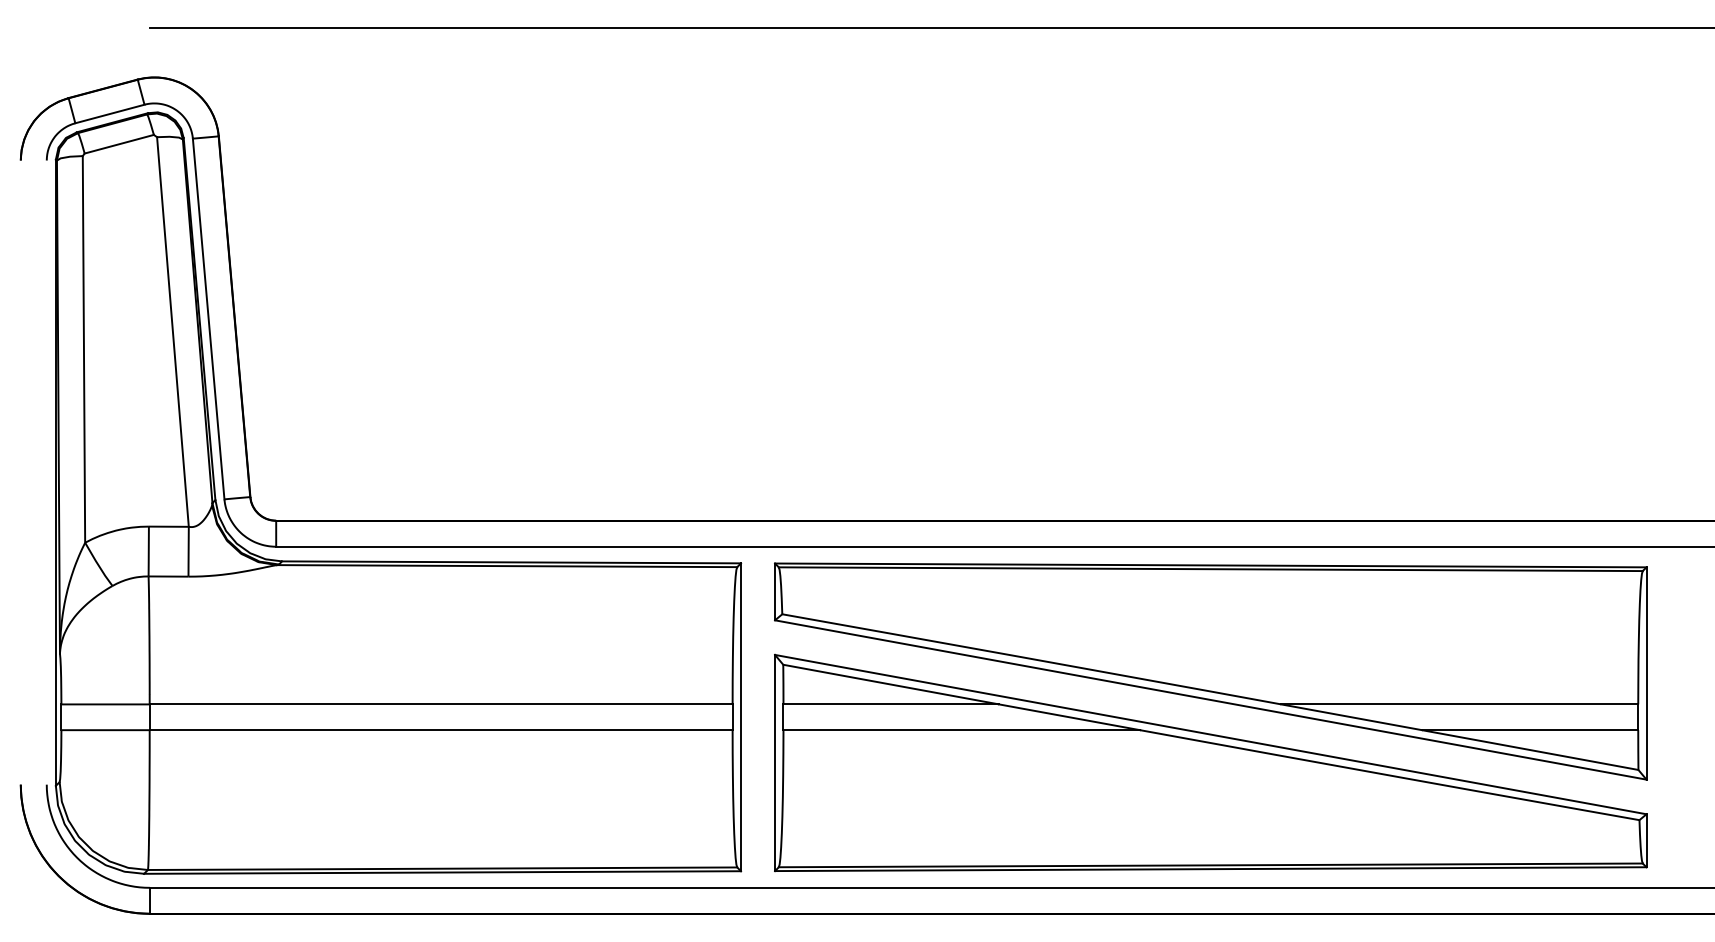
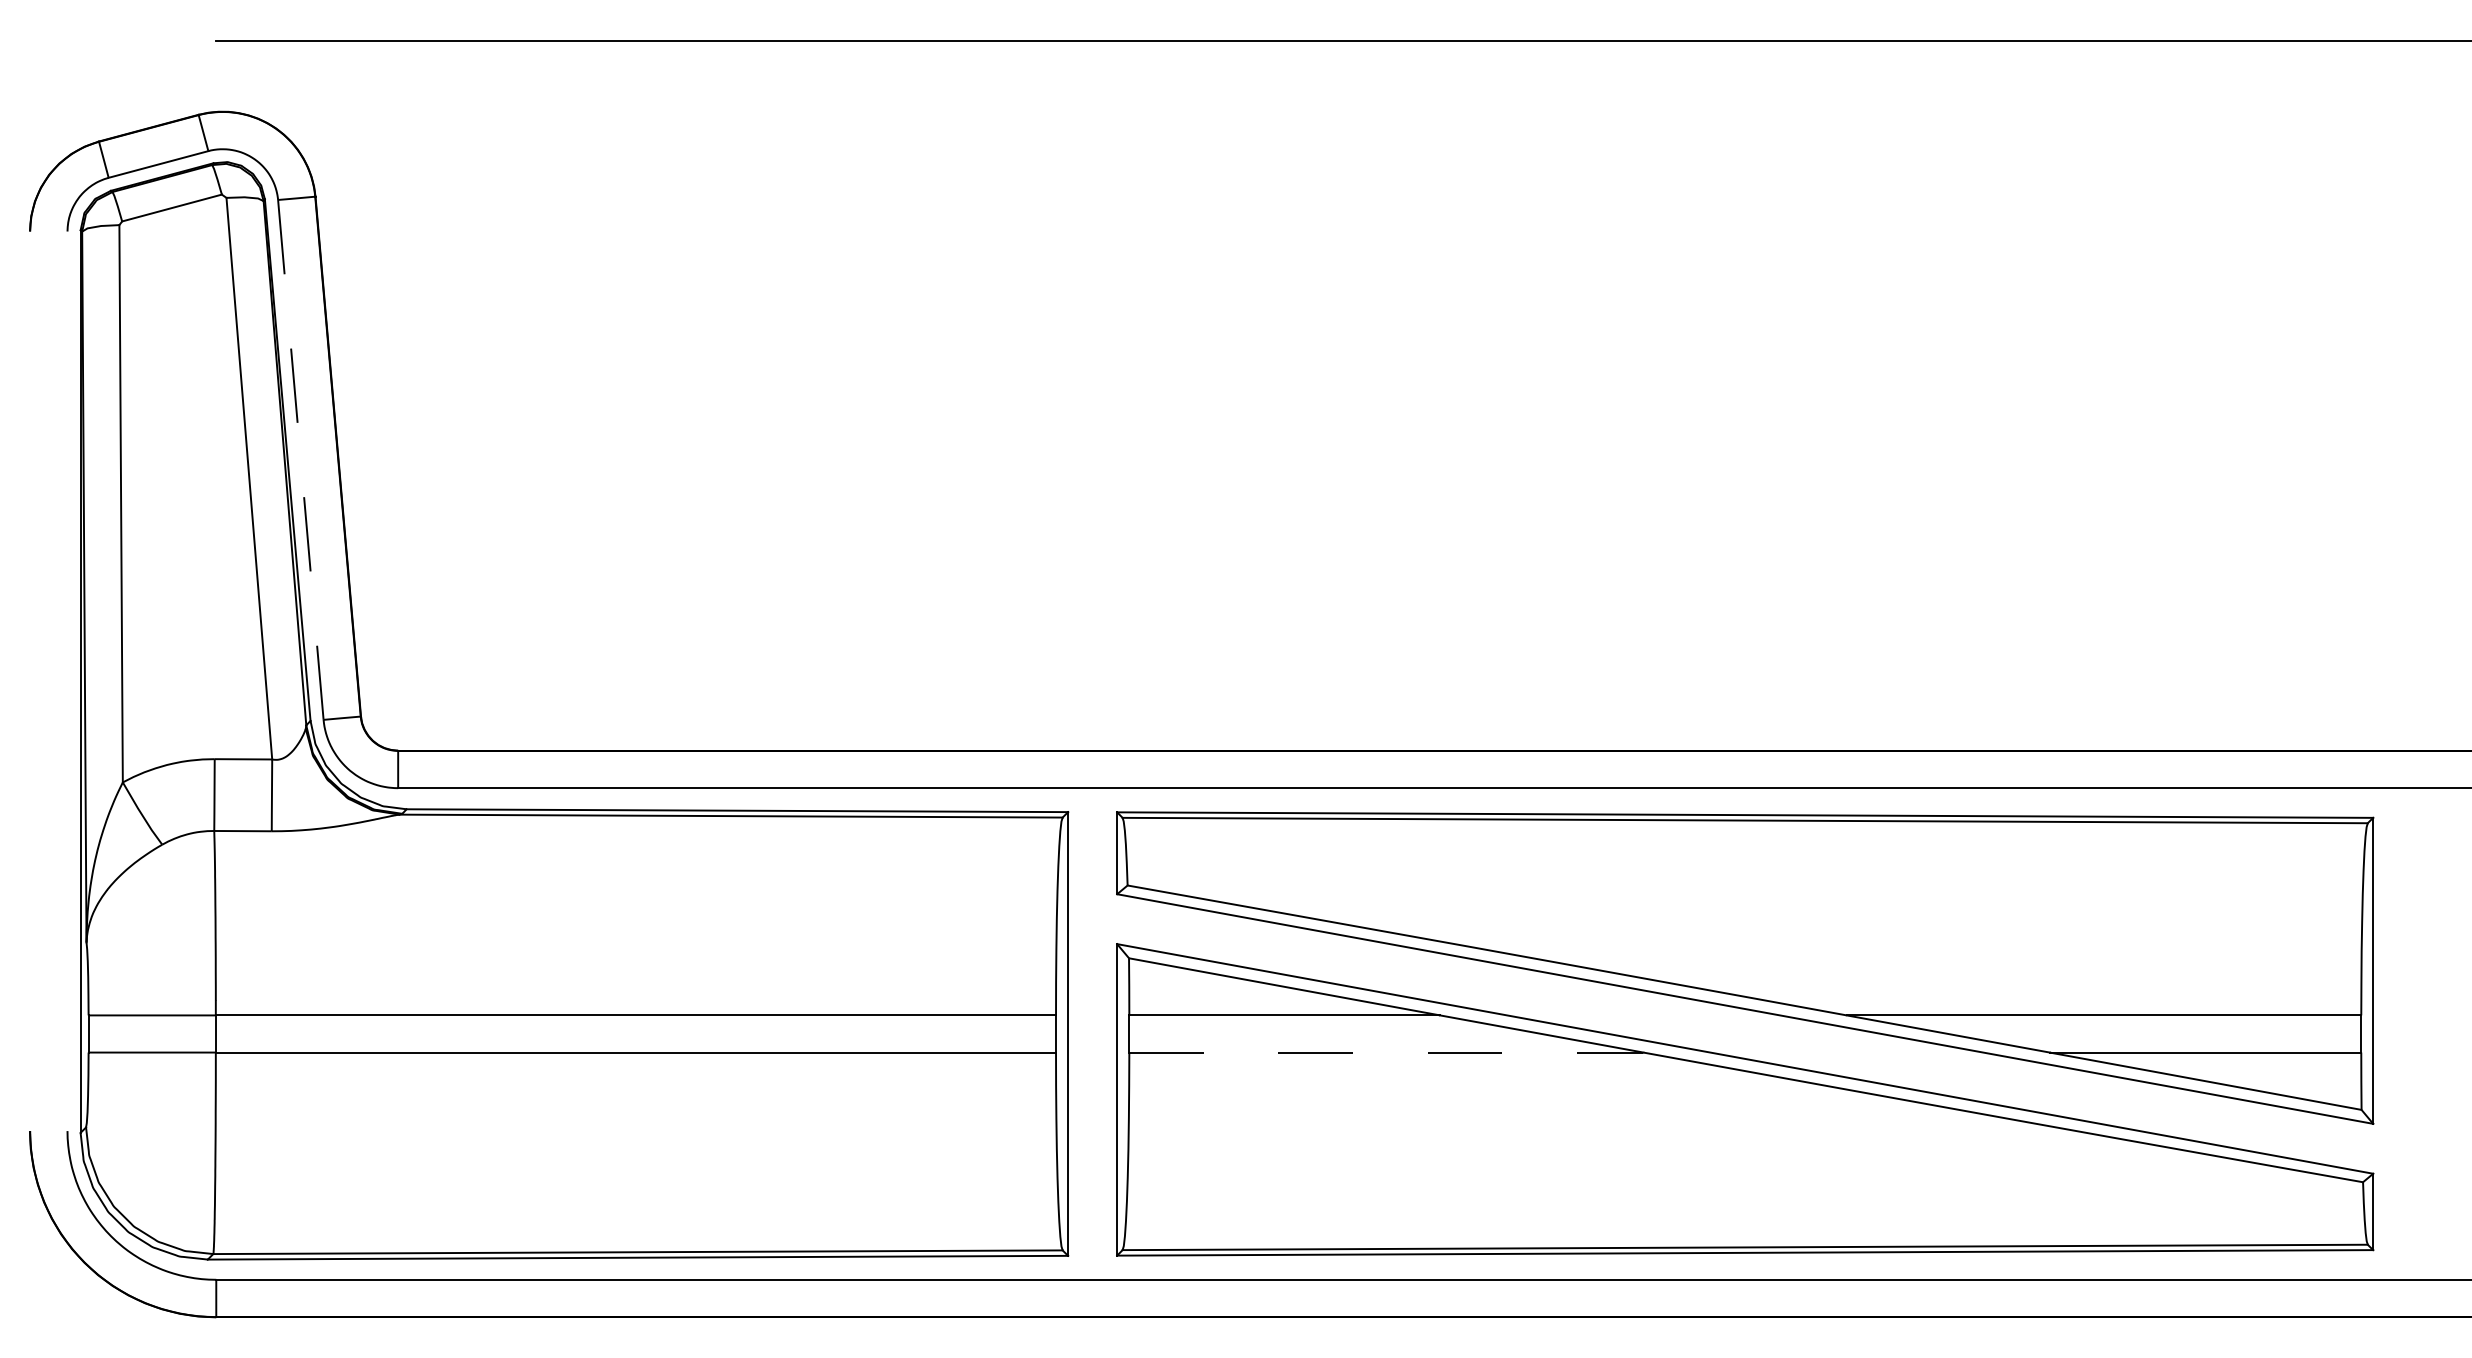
line: (208, 319) -> (300, 460), solid -> dashed
line: (962, 730) -> (1387, 1053), solid -> dashed

